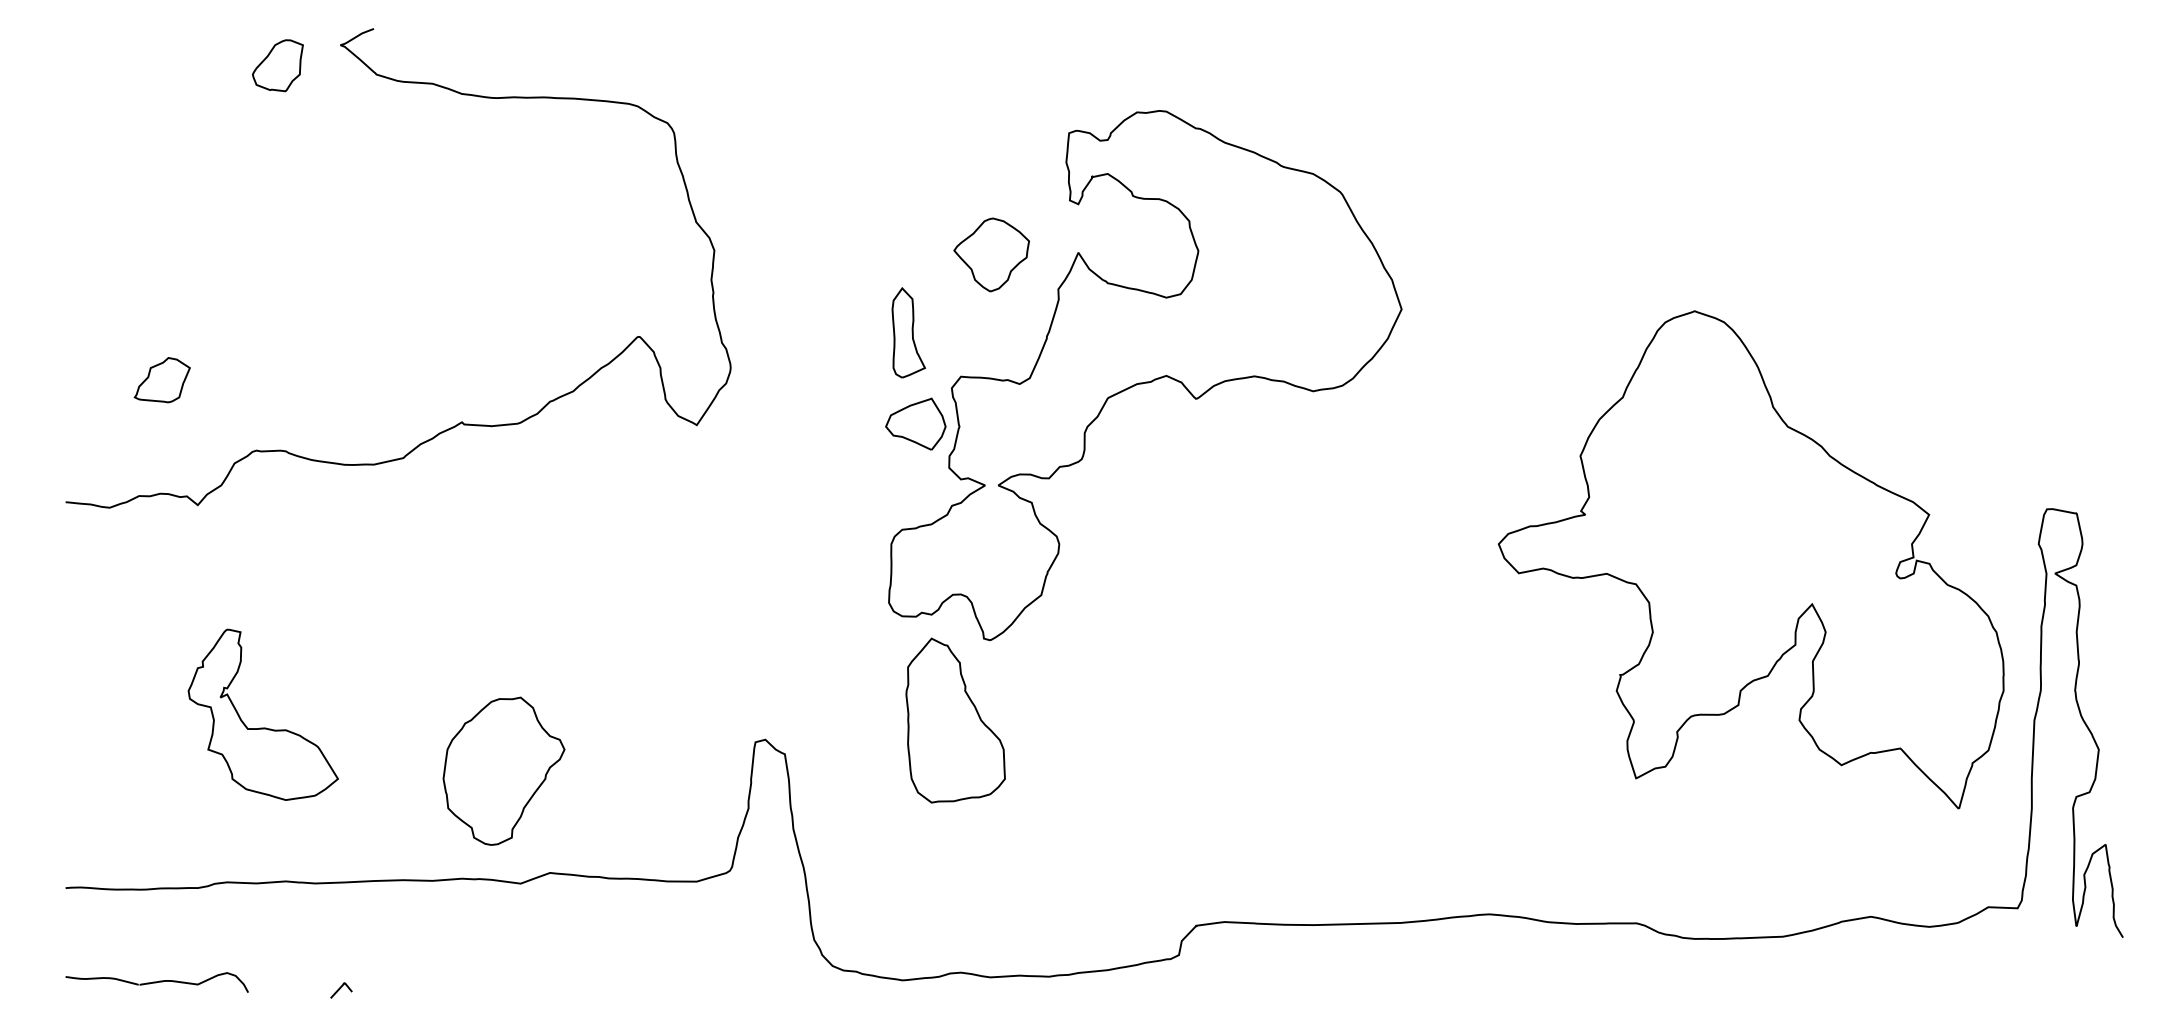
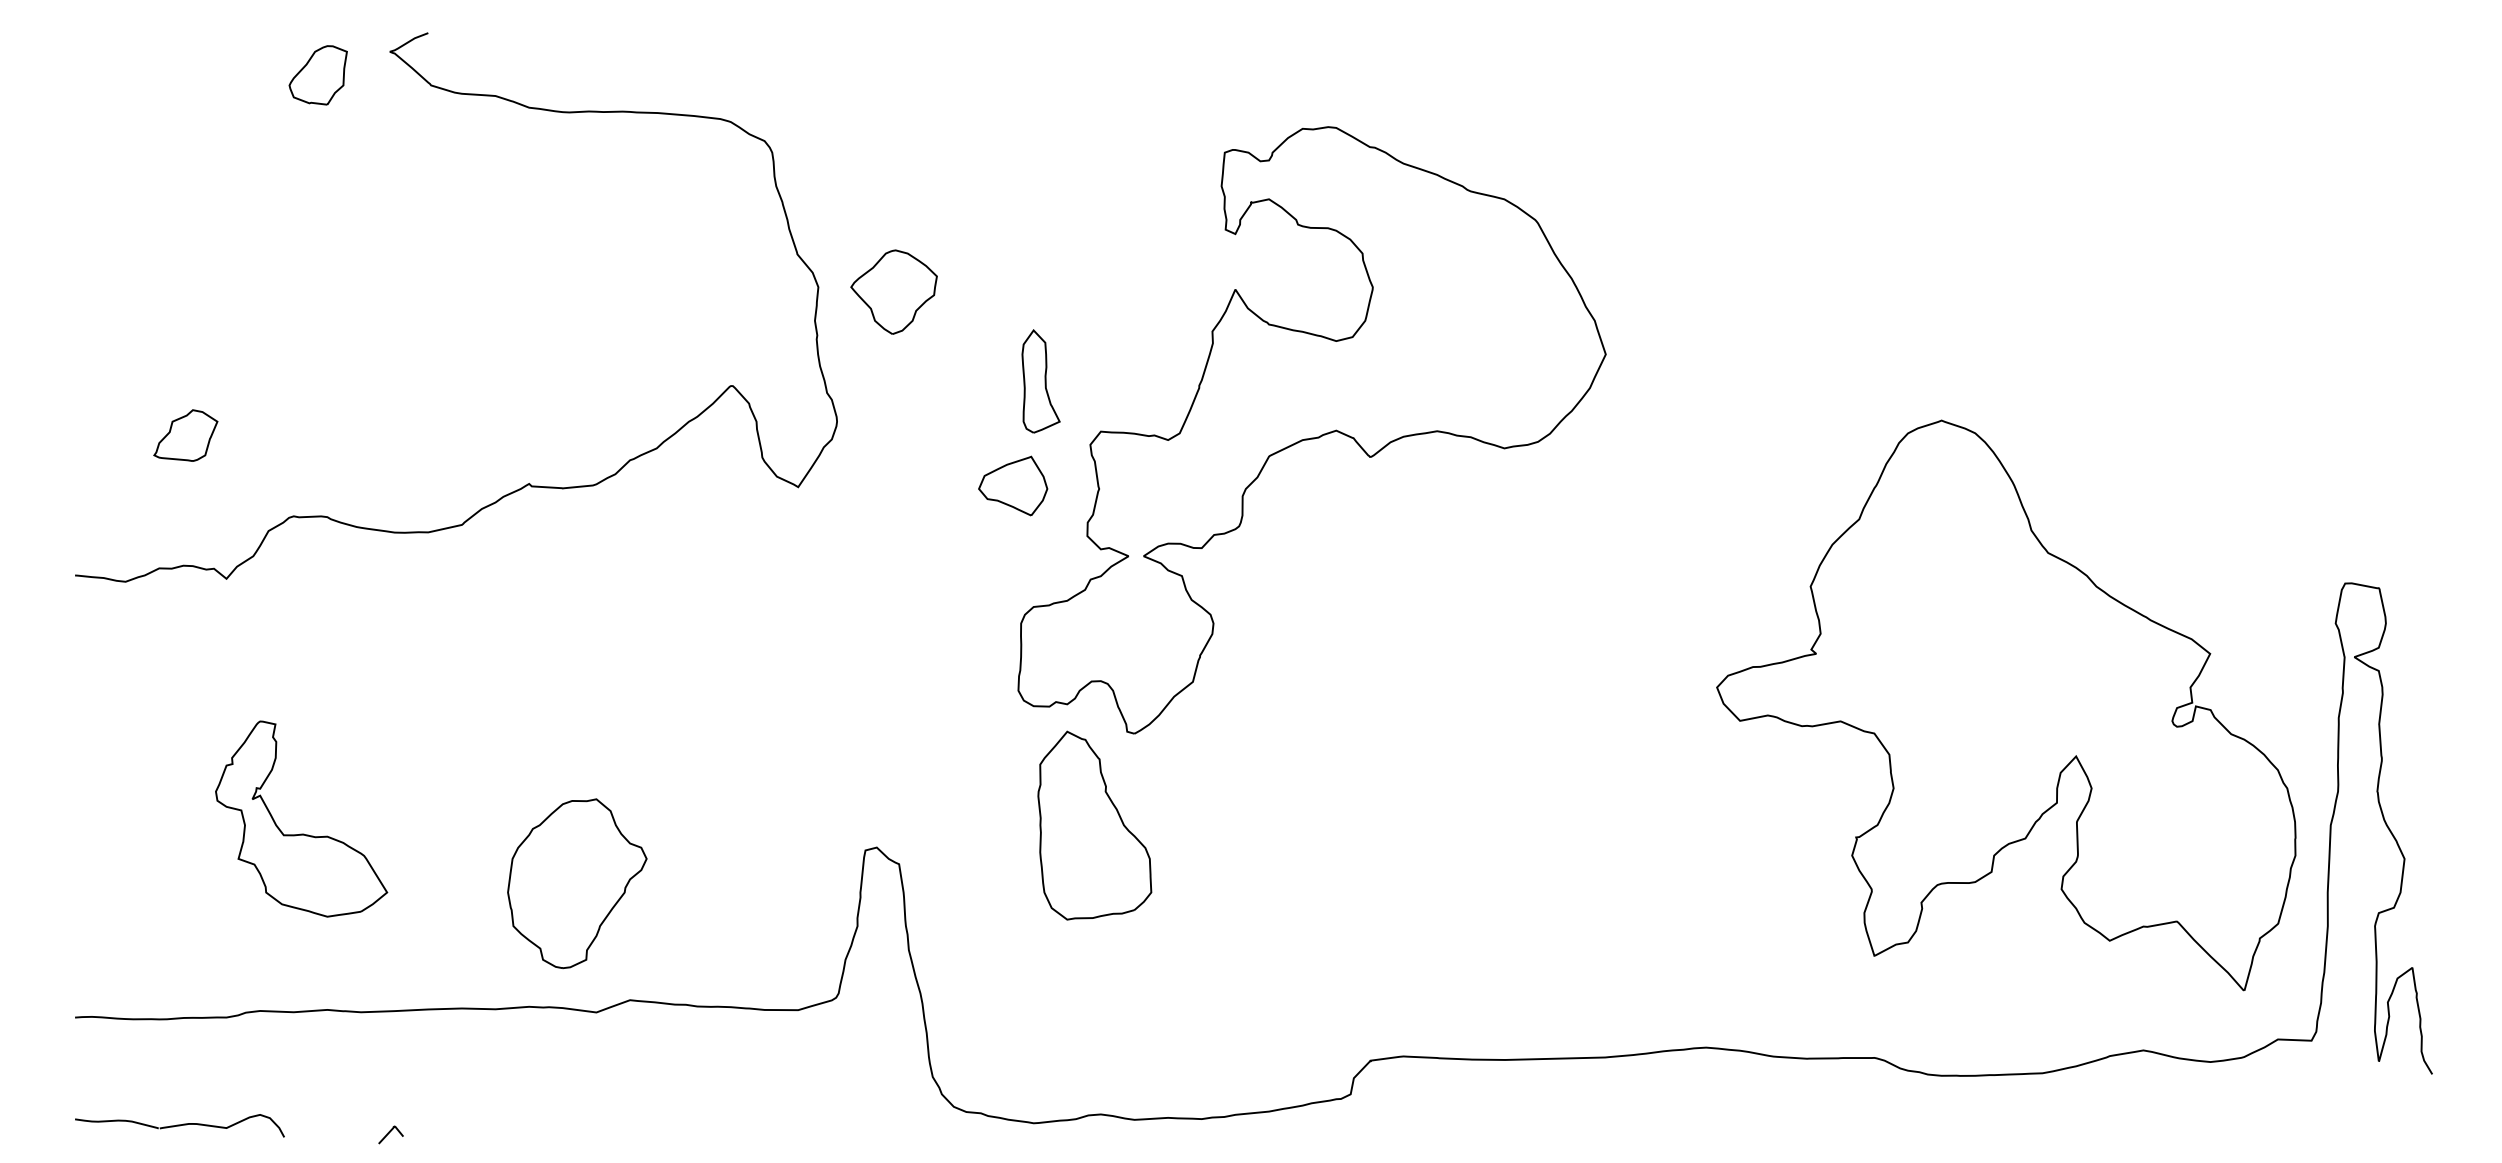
part: (991, 254) -> (893, 291), moved
part: (916, 423) -> (1013, 485), moved
part: (1751, 559) -> (2006, 705), moved

